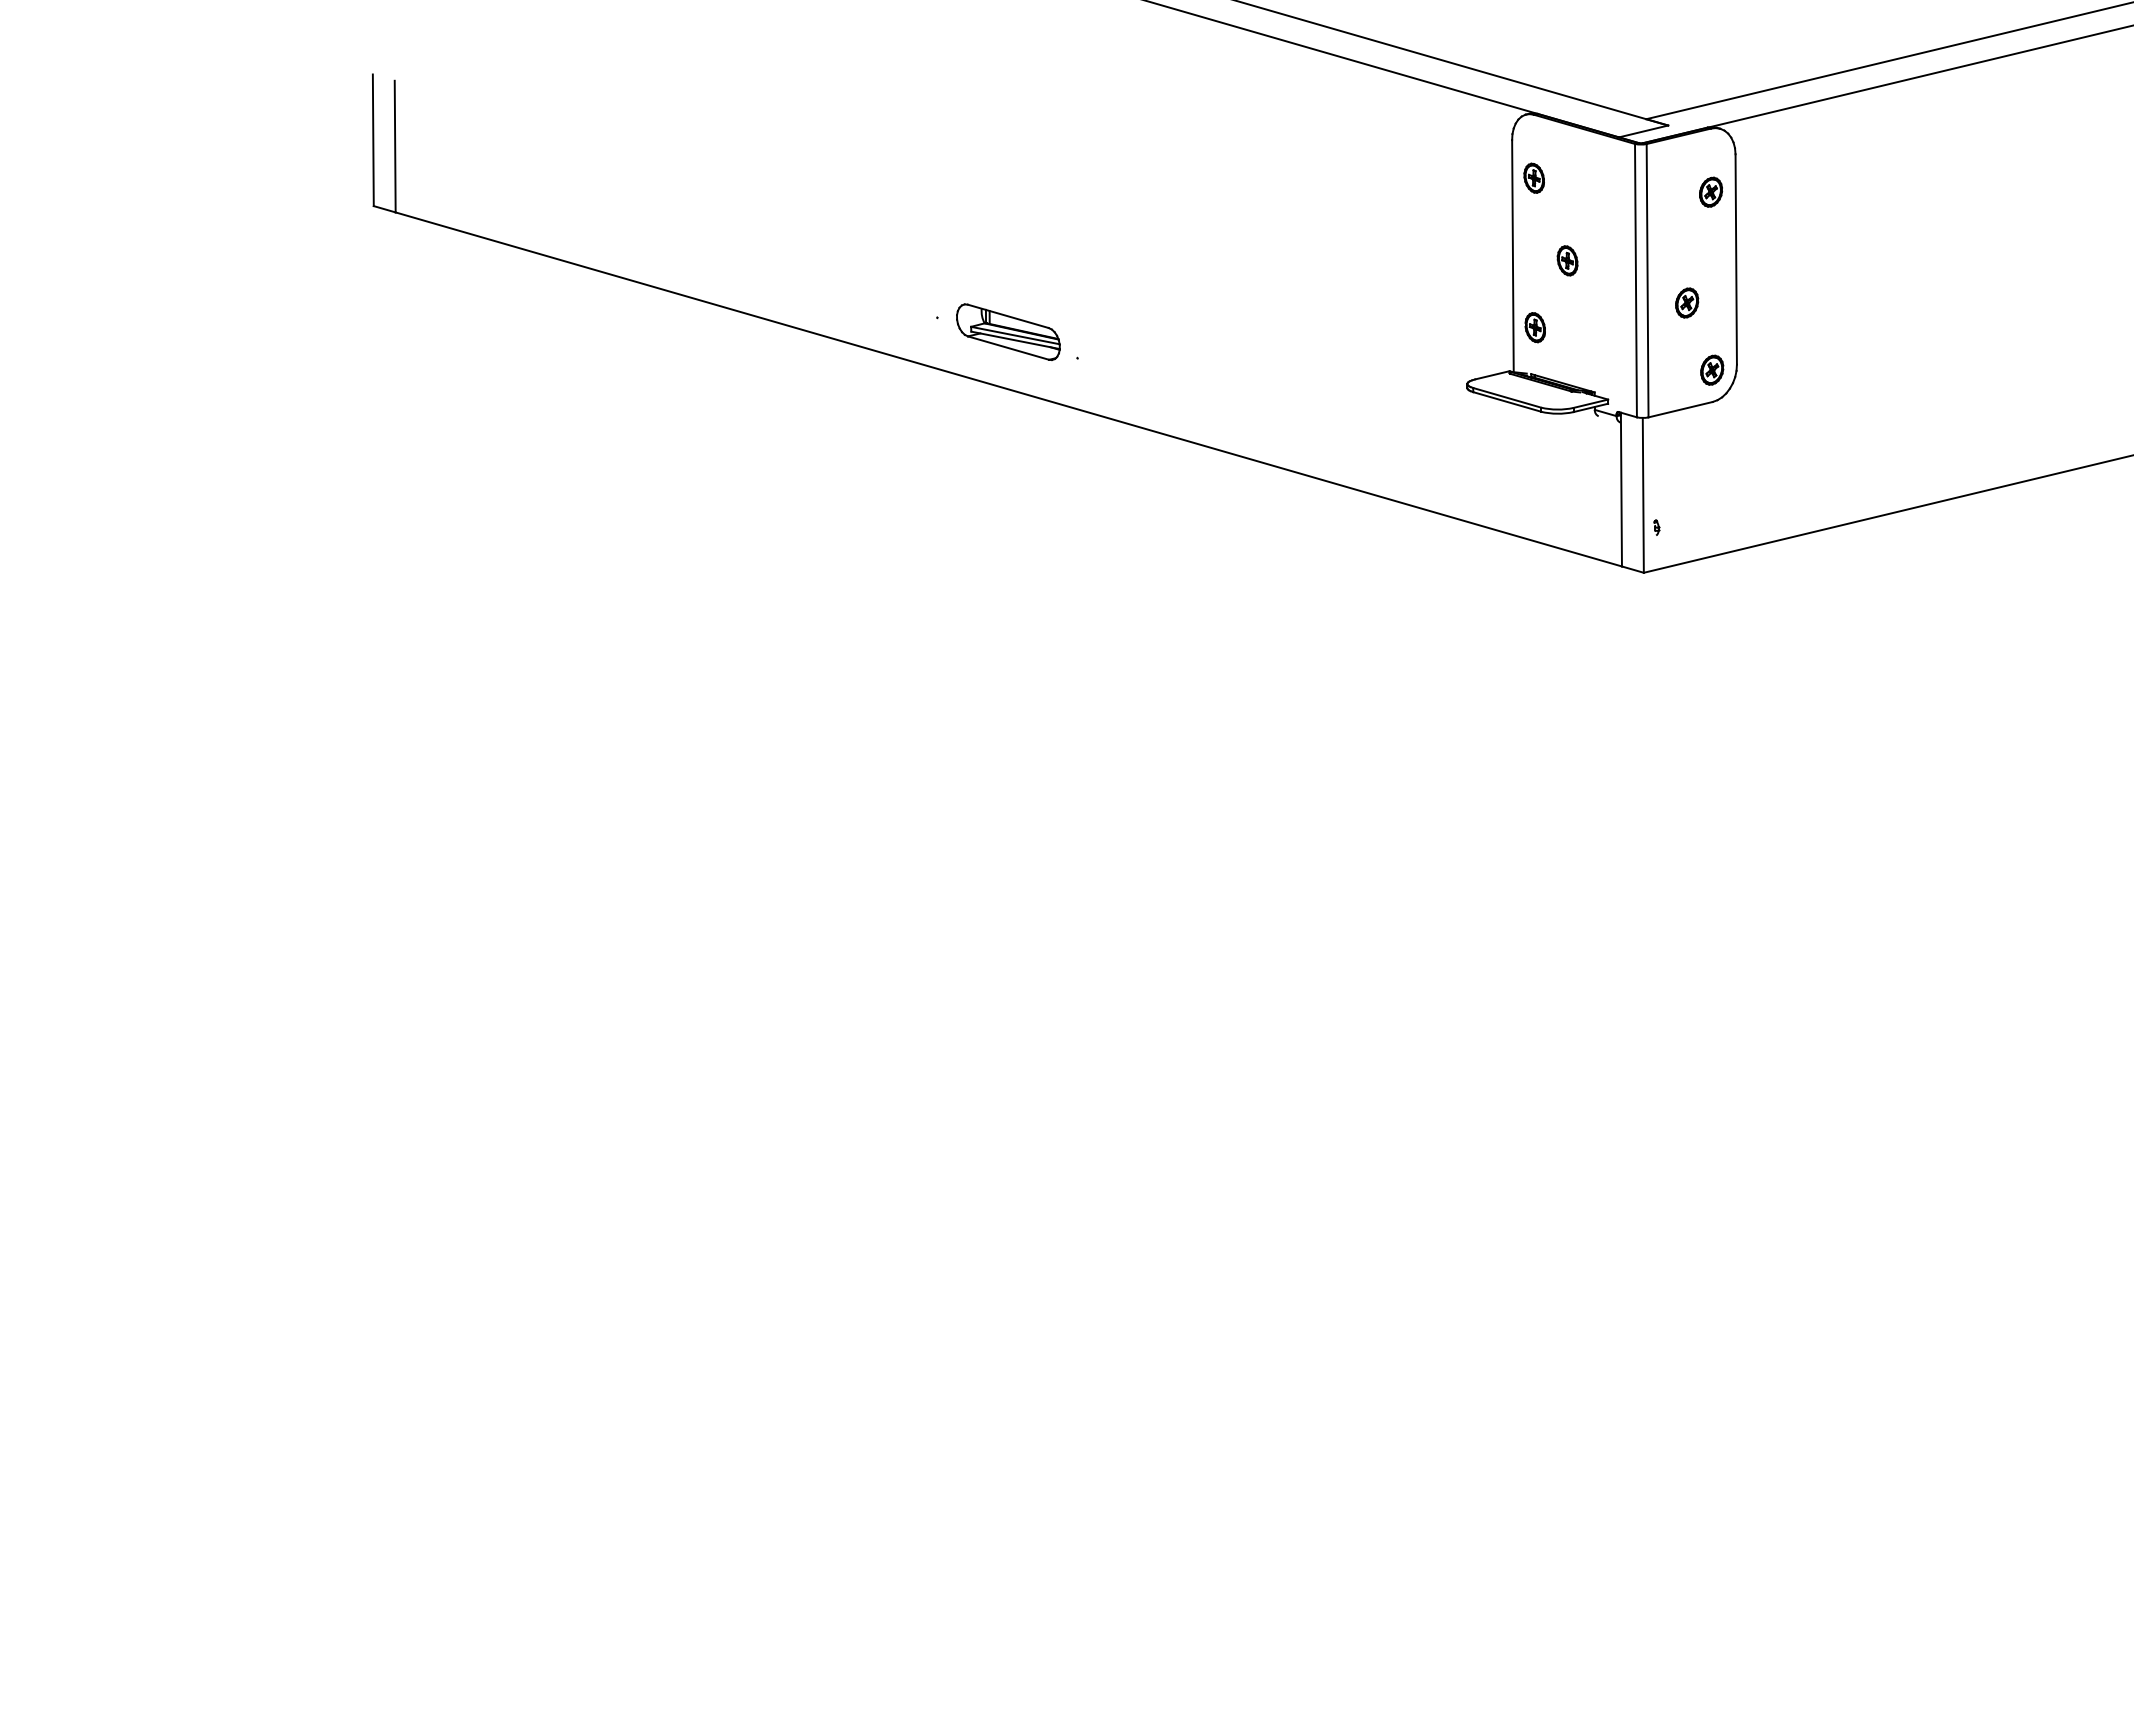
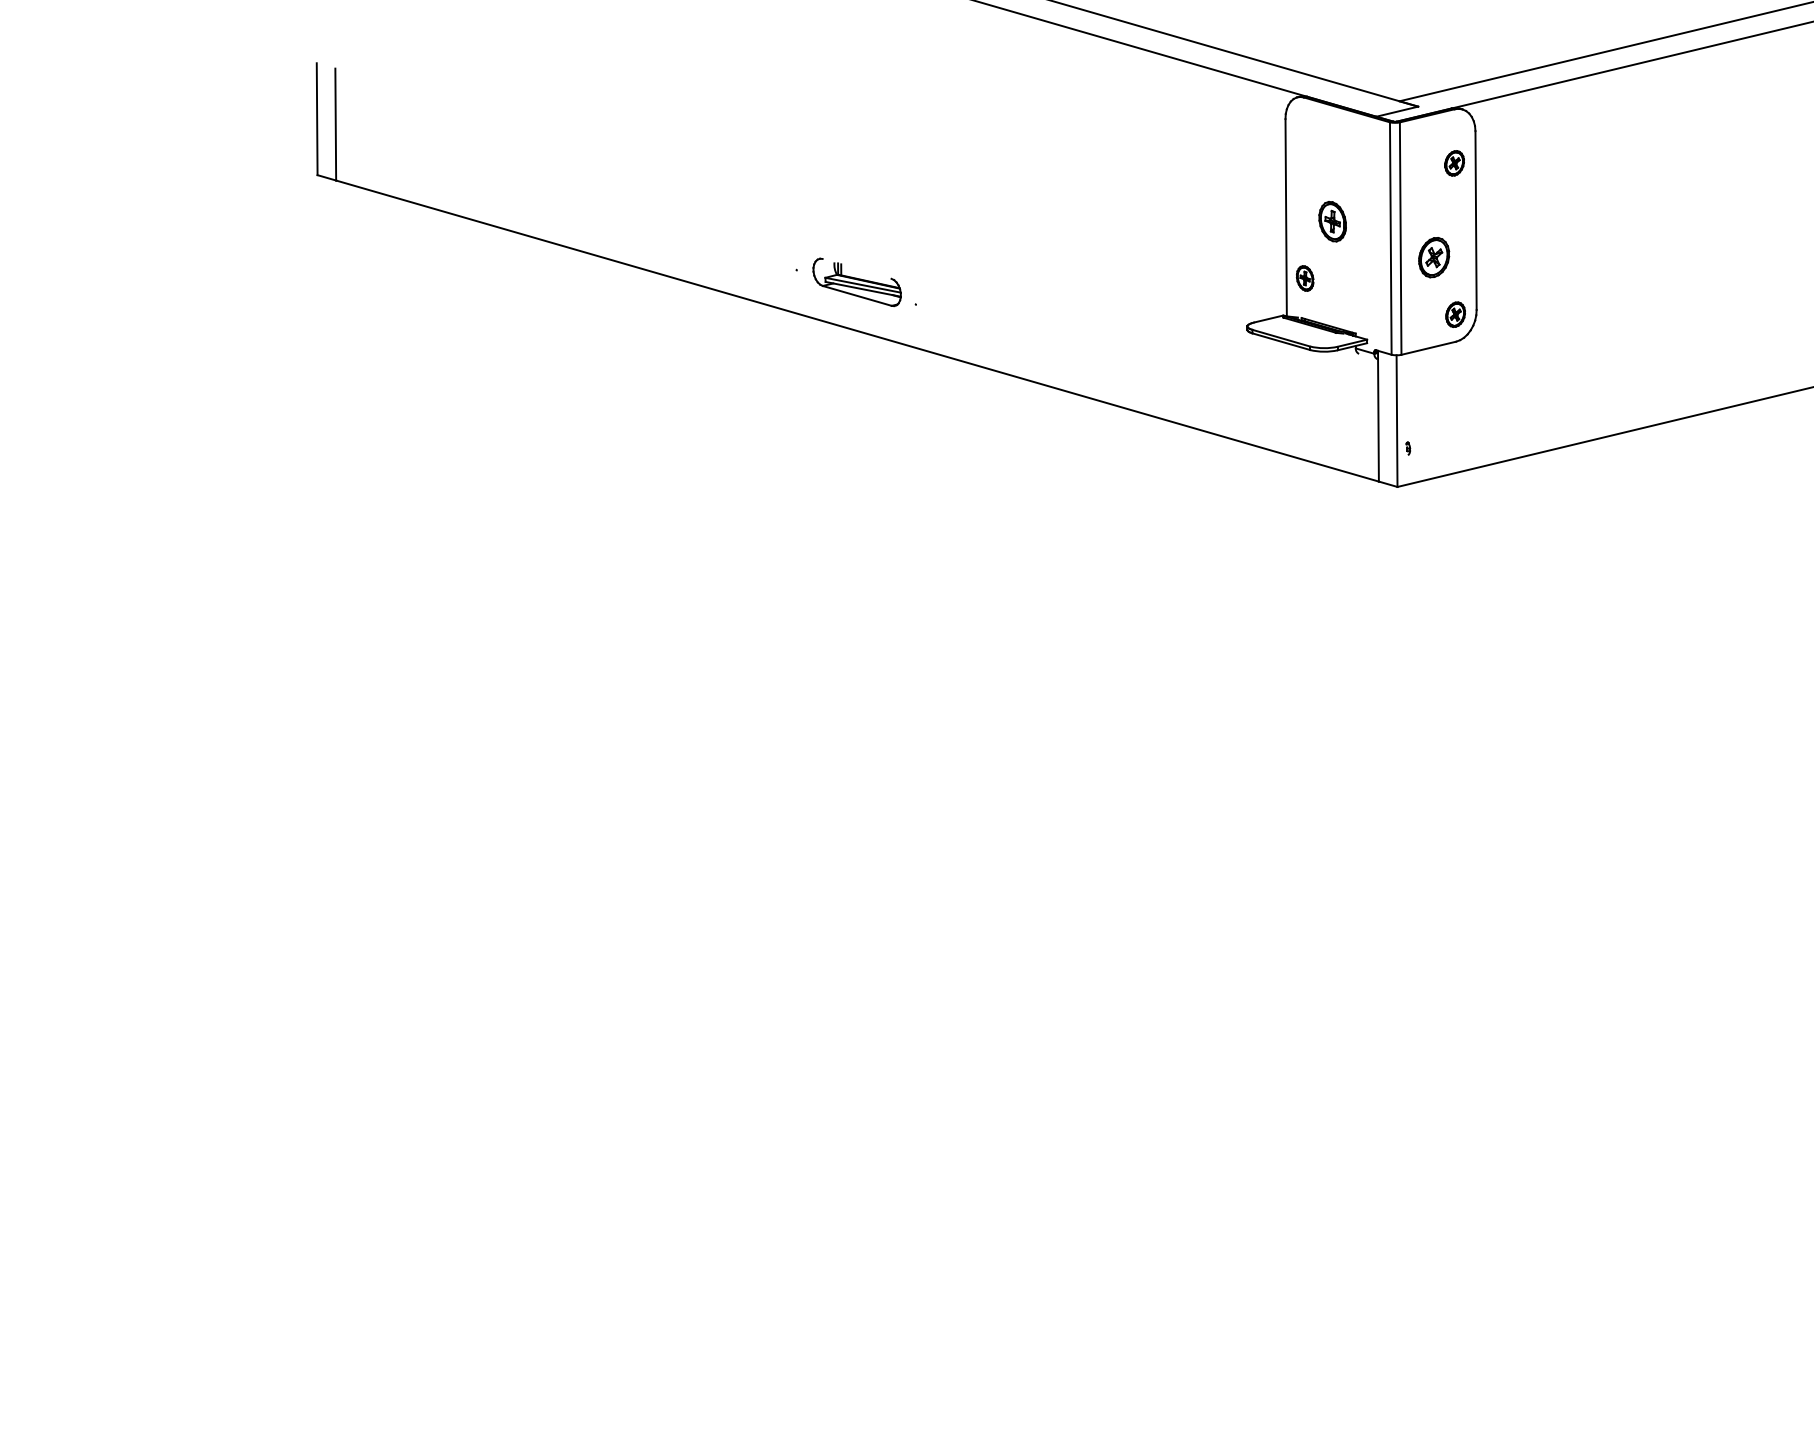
part: (1533, 177) -> (1303, 150), removed
part: (1567, 260) -> (1332, 221), size x1.6
part: (1687, 302) -> (1434, 257), size x1.6
line: (1007, 316) -> (856, 269), removed

